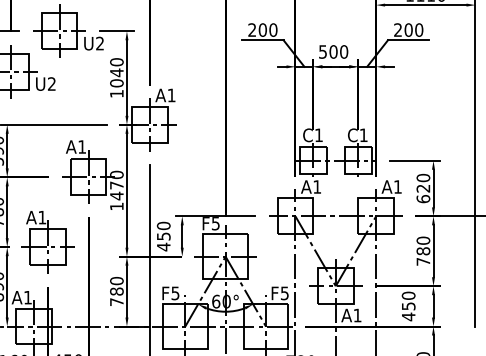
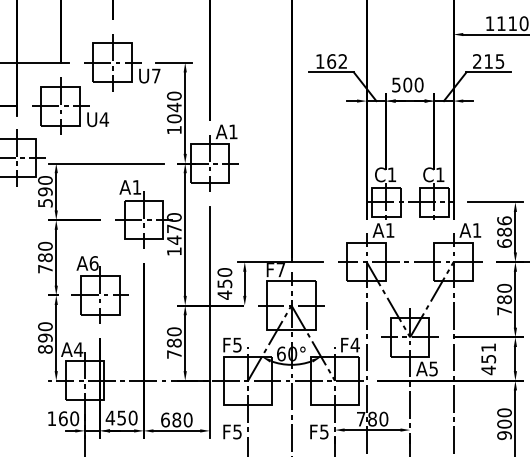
text: (262, 30) -> (331, 61), 200 -> 162
text: (414, 30) -> (494, 61), 200 -> 215
text: (100, 43) -> (156, 75), U2 -> U7
text: (52, 83) -> (104, 119), U2 -> U4
text: (423, 183) -> (504, 226), 620 -> 686
text: (41, 217) -> (93, 263), A1 -> A6
text: (215, 224) -> (280, 270), F5 -> F7
text: (284, 292) -> (354, 344), F5 -> F4
text: (408, 295) -> (488, 347), 450 -> 451
text: (27, 297) -> (78, 349), A1 -> A4
text: (357, 315) -> (433, 368), A1 -> A5

